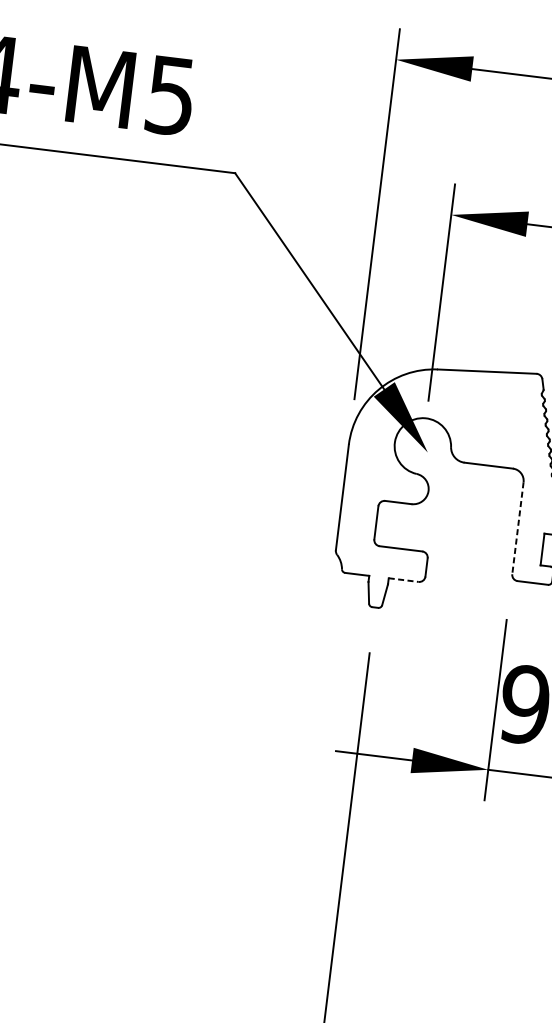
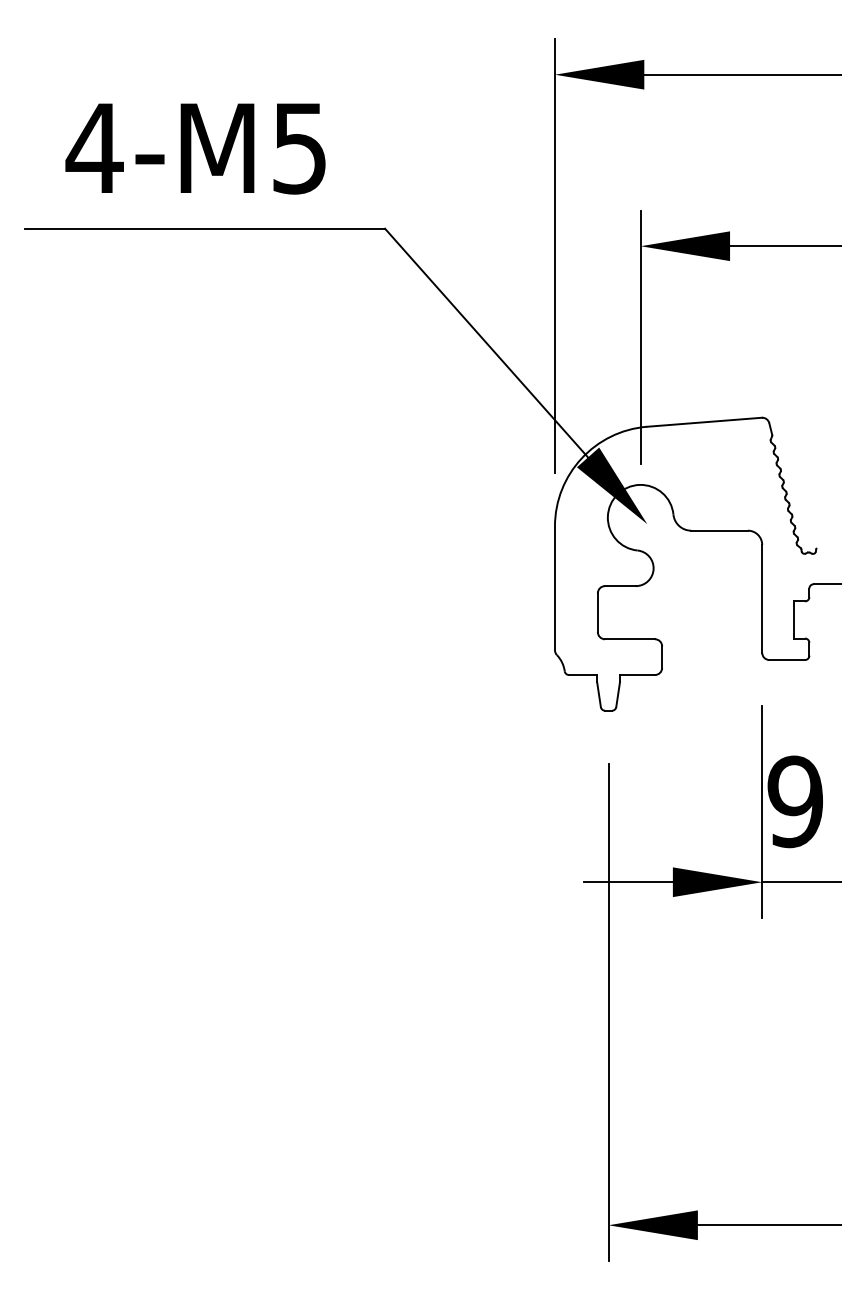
line: (518, 527) -> (762, 598), dashed -> solid
line: (403, 580) -> (637, 675), dashed -> solid

